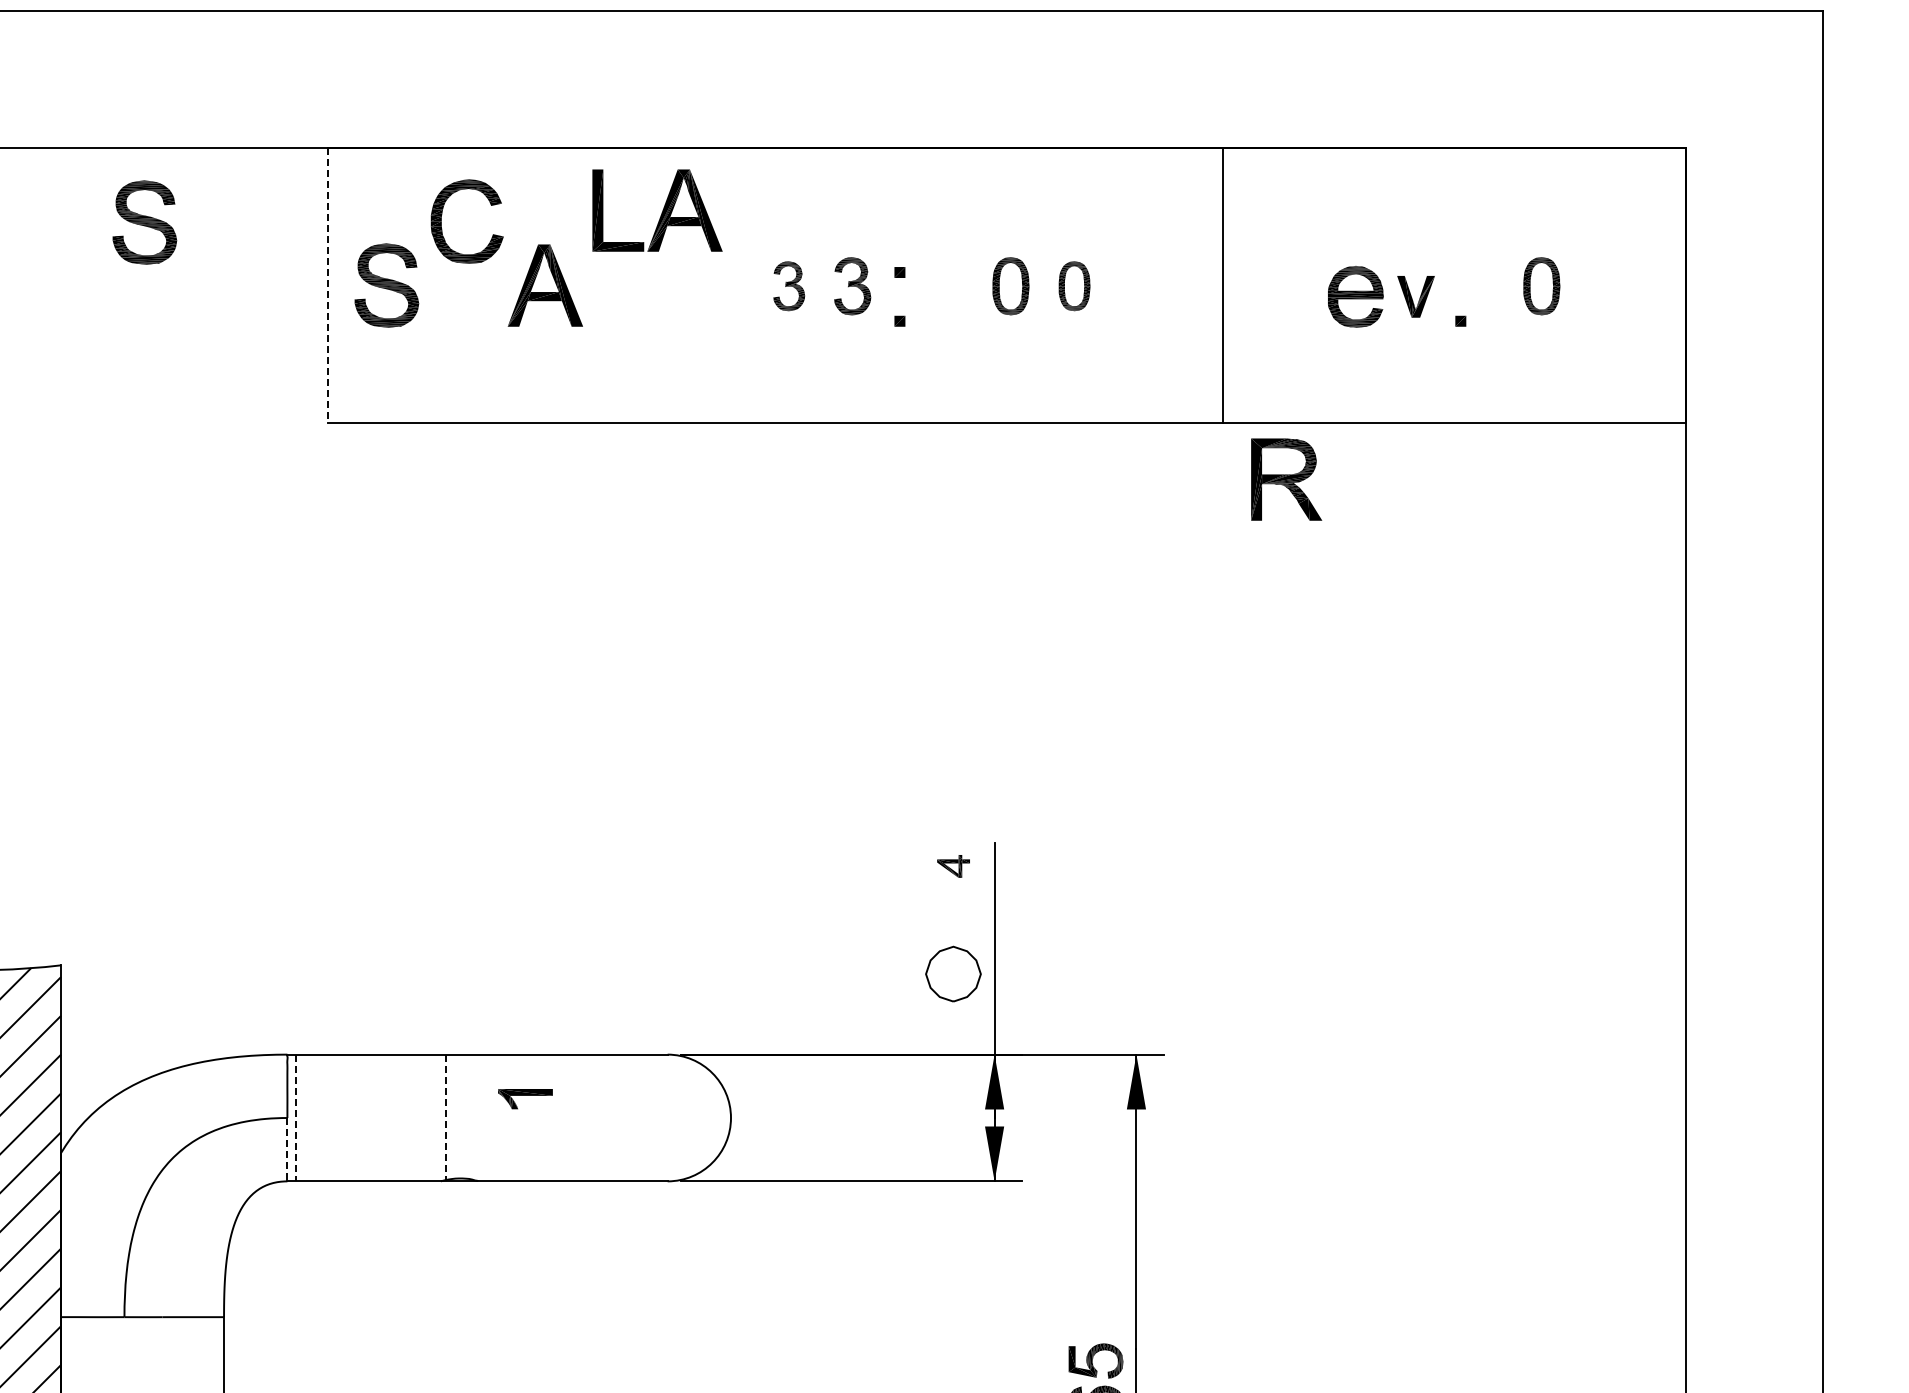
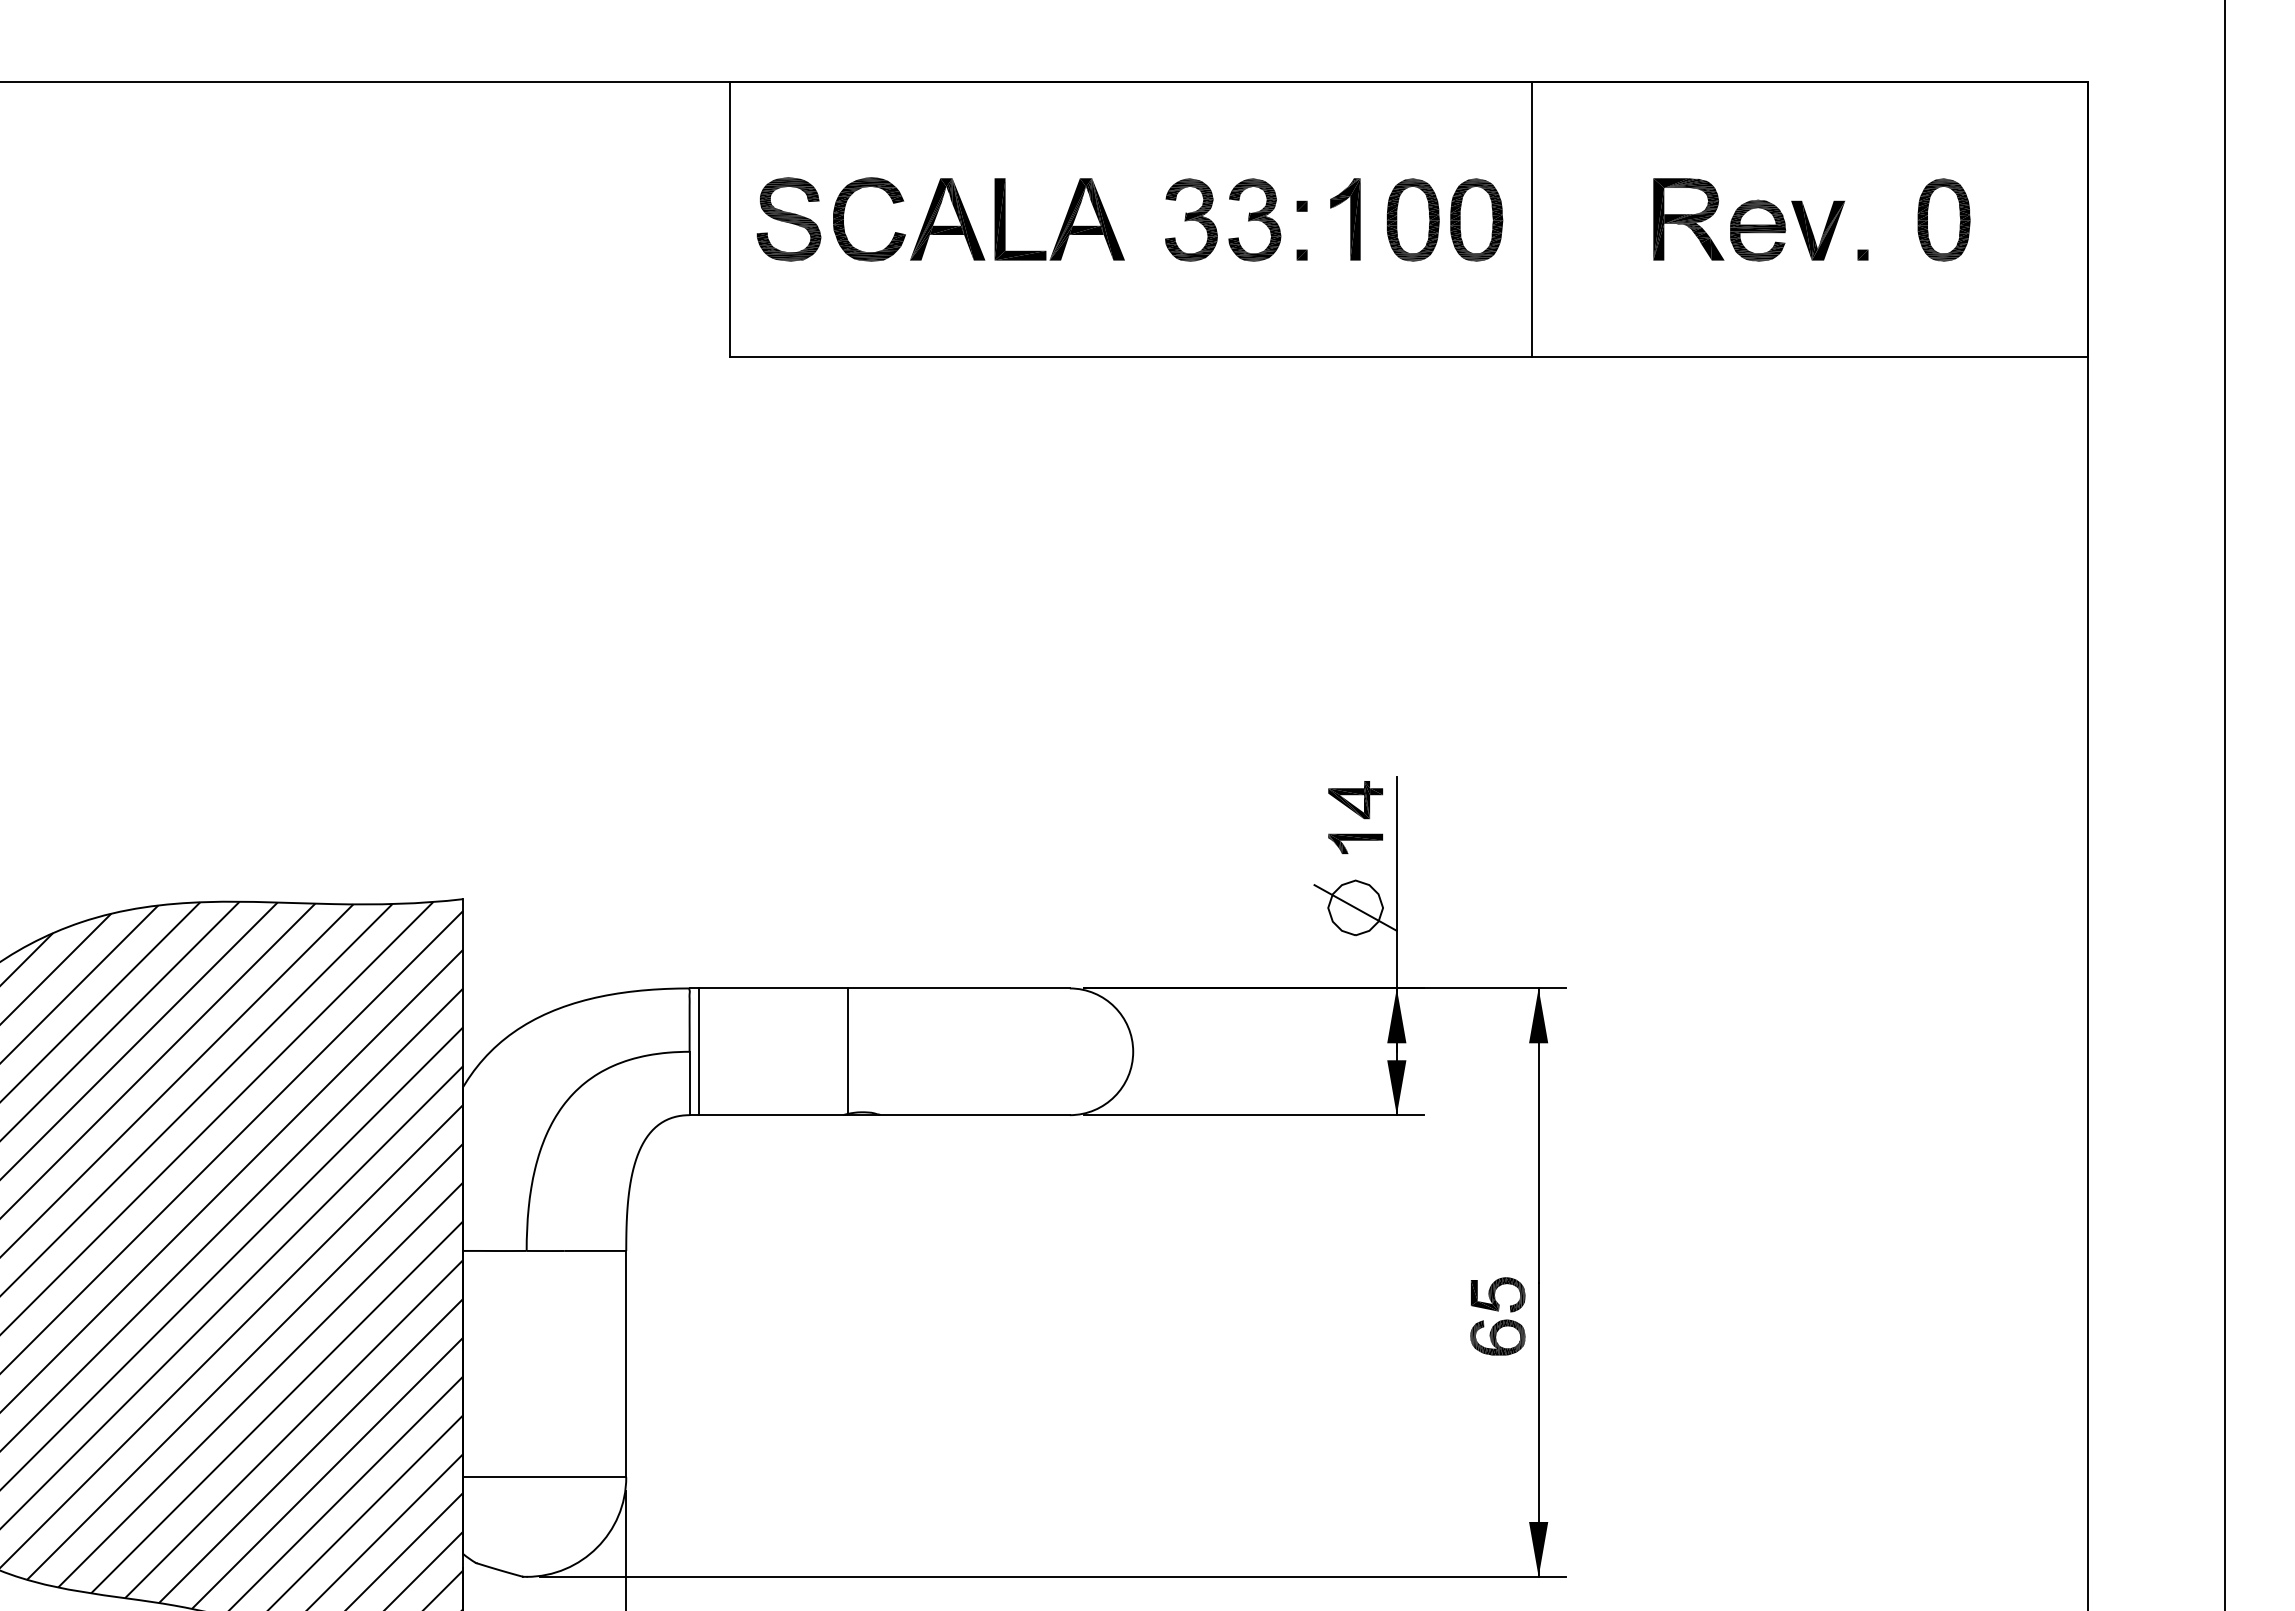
part: (657, 210) -> (1059, 219), moved
part: (442, 215) -> (844, 213), moved
part: (144, 222) -> (546, 156), removed
line: (327, 285) -> (729, 219), dashed -> solid
part: (789, 285) -> (1191, 219), size x1.67
part: (852, 285) -> (1254, 219), size x1.43
part: (943, 285) -> (1345, 219), added
part: (1010, 285) -> (1412, 219), size x1.43
part: (1074, 285) -> (1476, 219), size x1.67
line: (1223, 285) -> (1532, 219), moved
part: (1541, 285) -> (1943, 219), size x1.43
part: (1416, 296) -> (1818, 230), size x1.43
part: (1286, 479) -> (1688, 219), moved
part: (953, 866) -> (1355, 800), size x1.67
line: (953, 973) -> (1355, 907), added
part: (525, 1098) -> (1355, 843), moved
line: (446, 1117) -> (848, 1051), dashed -> solid
line: (296, 1118) -> (698, 1052), dashed -> solid
line: (287, 1149) -> (689, 1083), dashed -> solid

